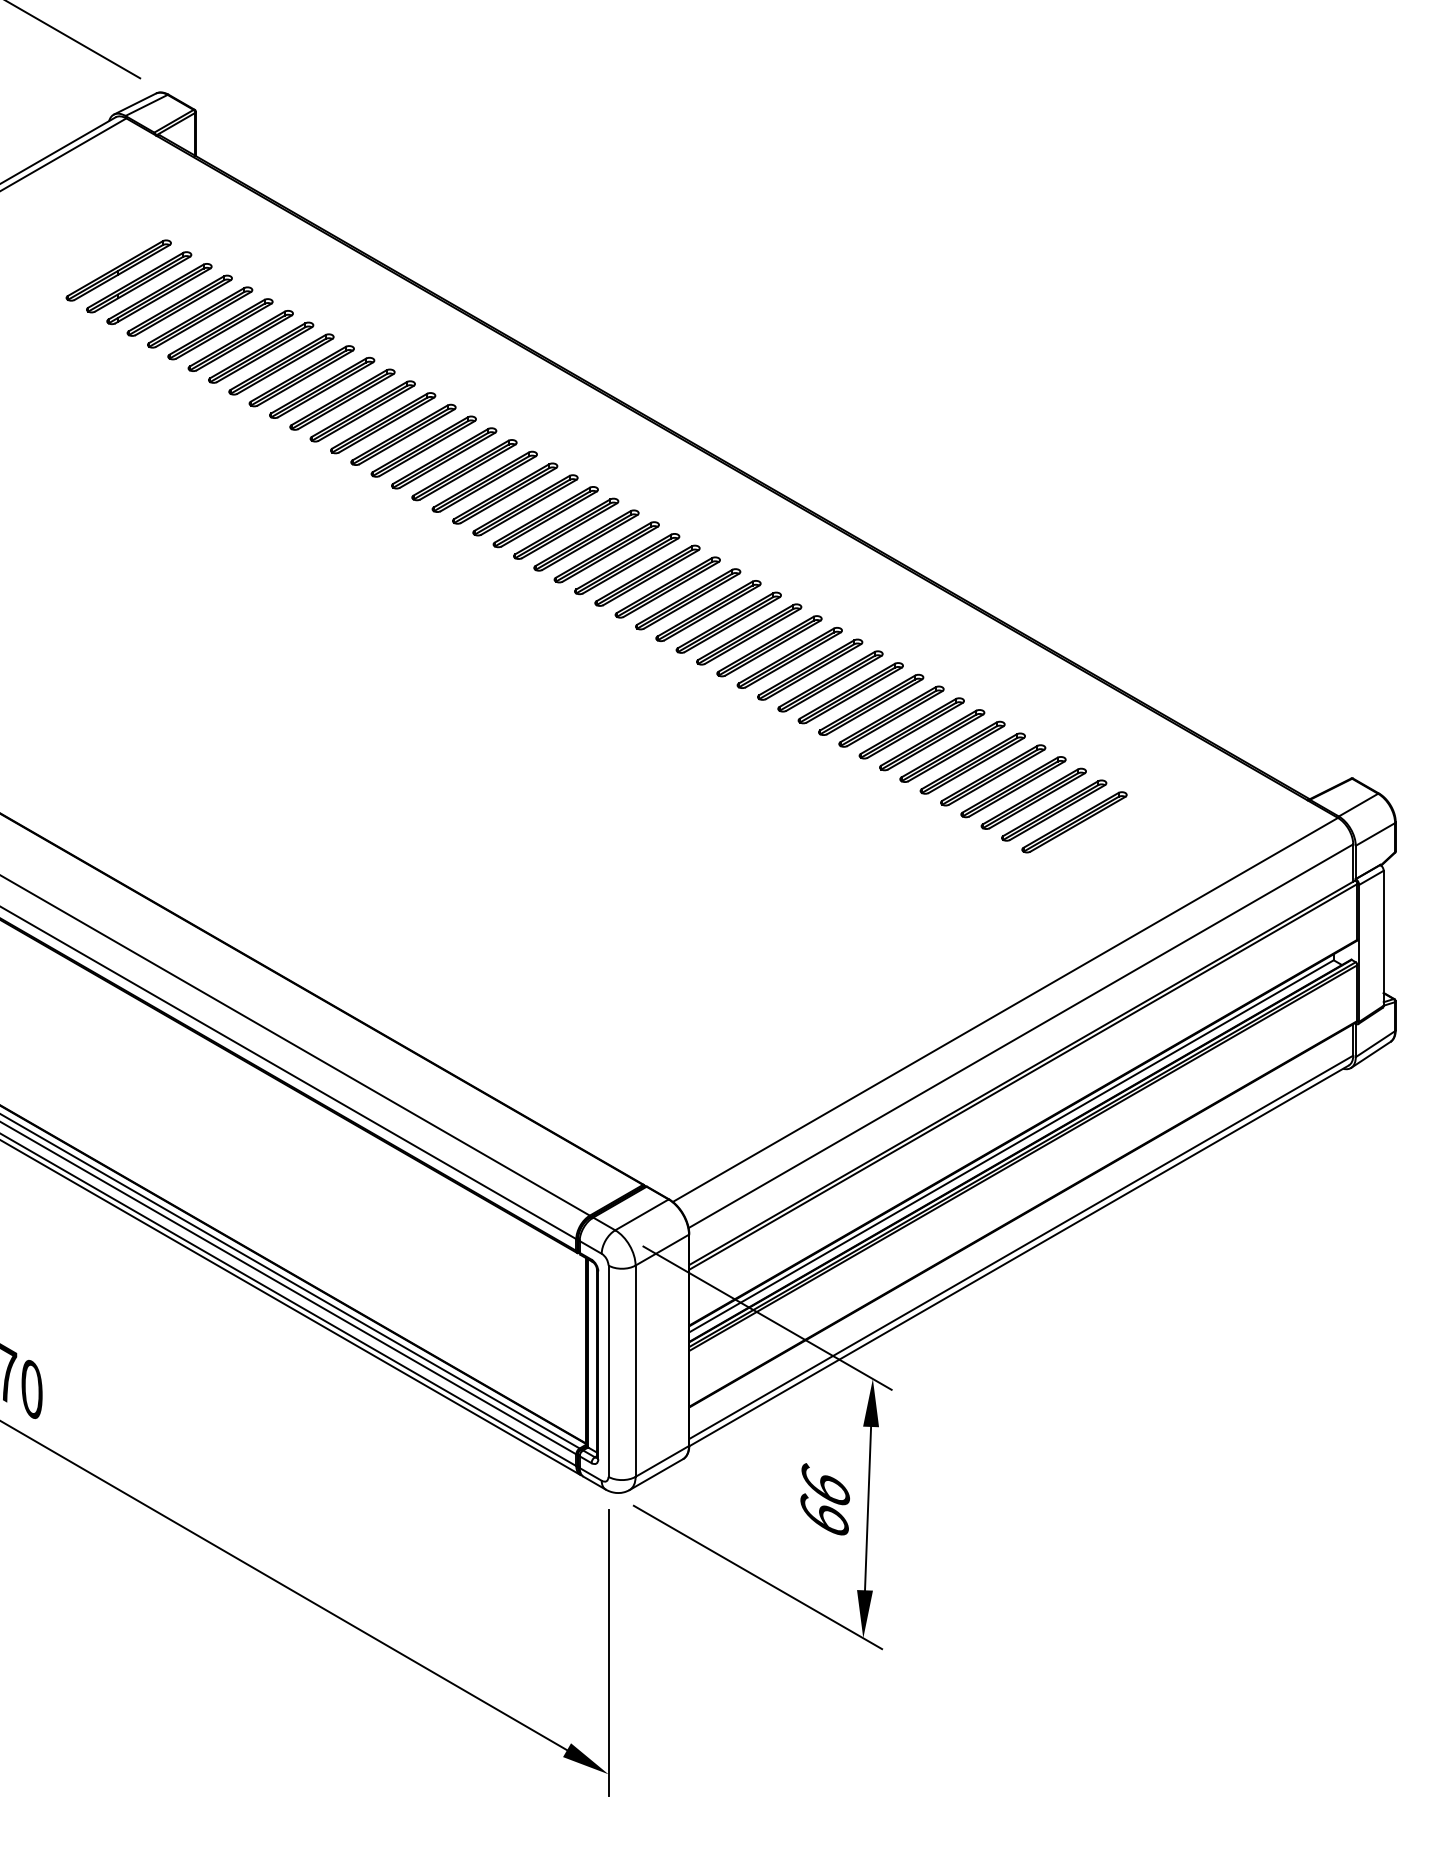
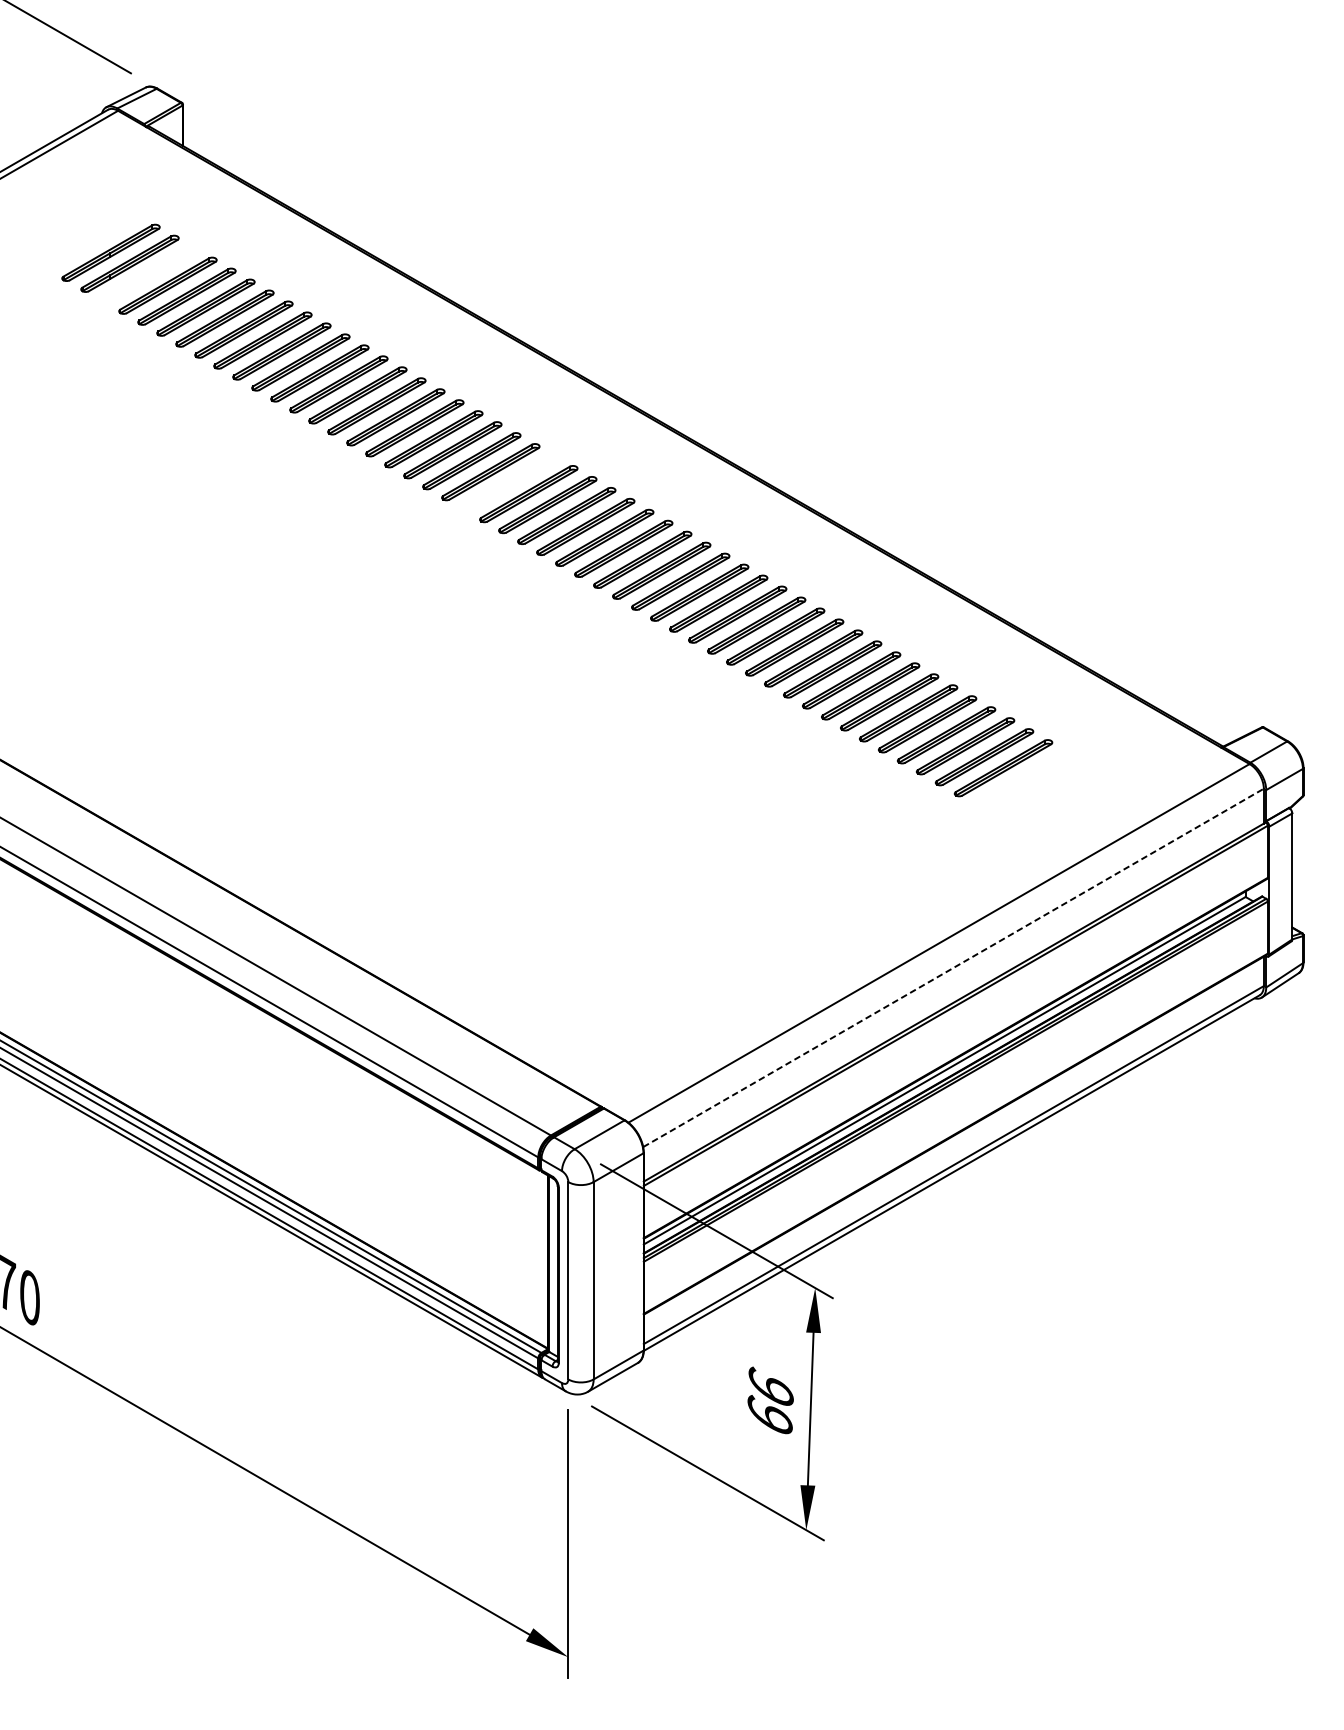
part: (159, 294) -> (149, 275), removed
part: (545, 517) -> (509, 483), removed
line: (1020, 1036) -> (953, 968), solid -> dashed

